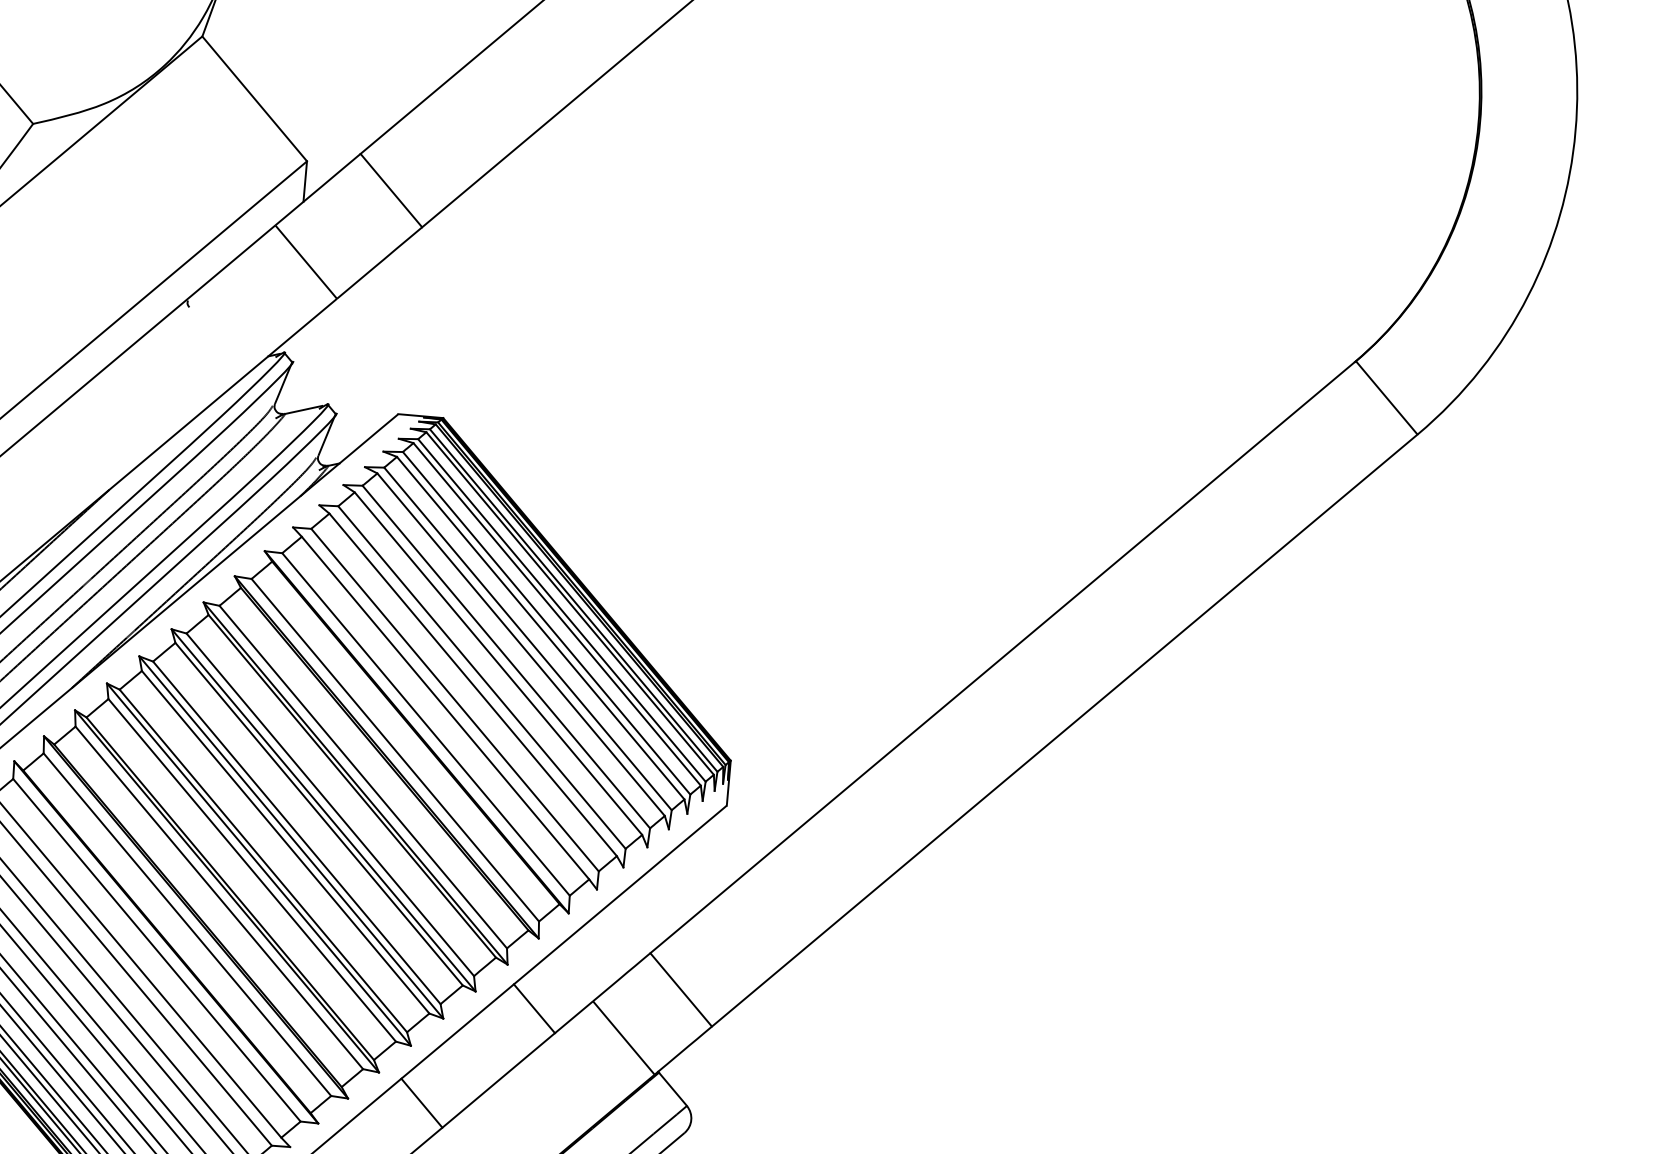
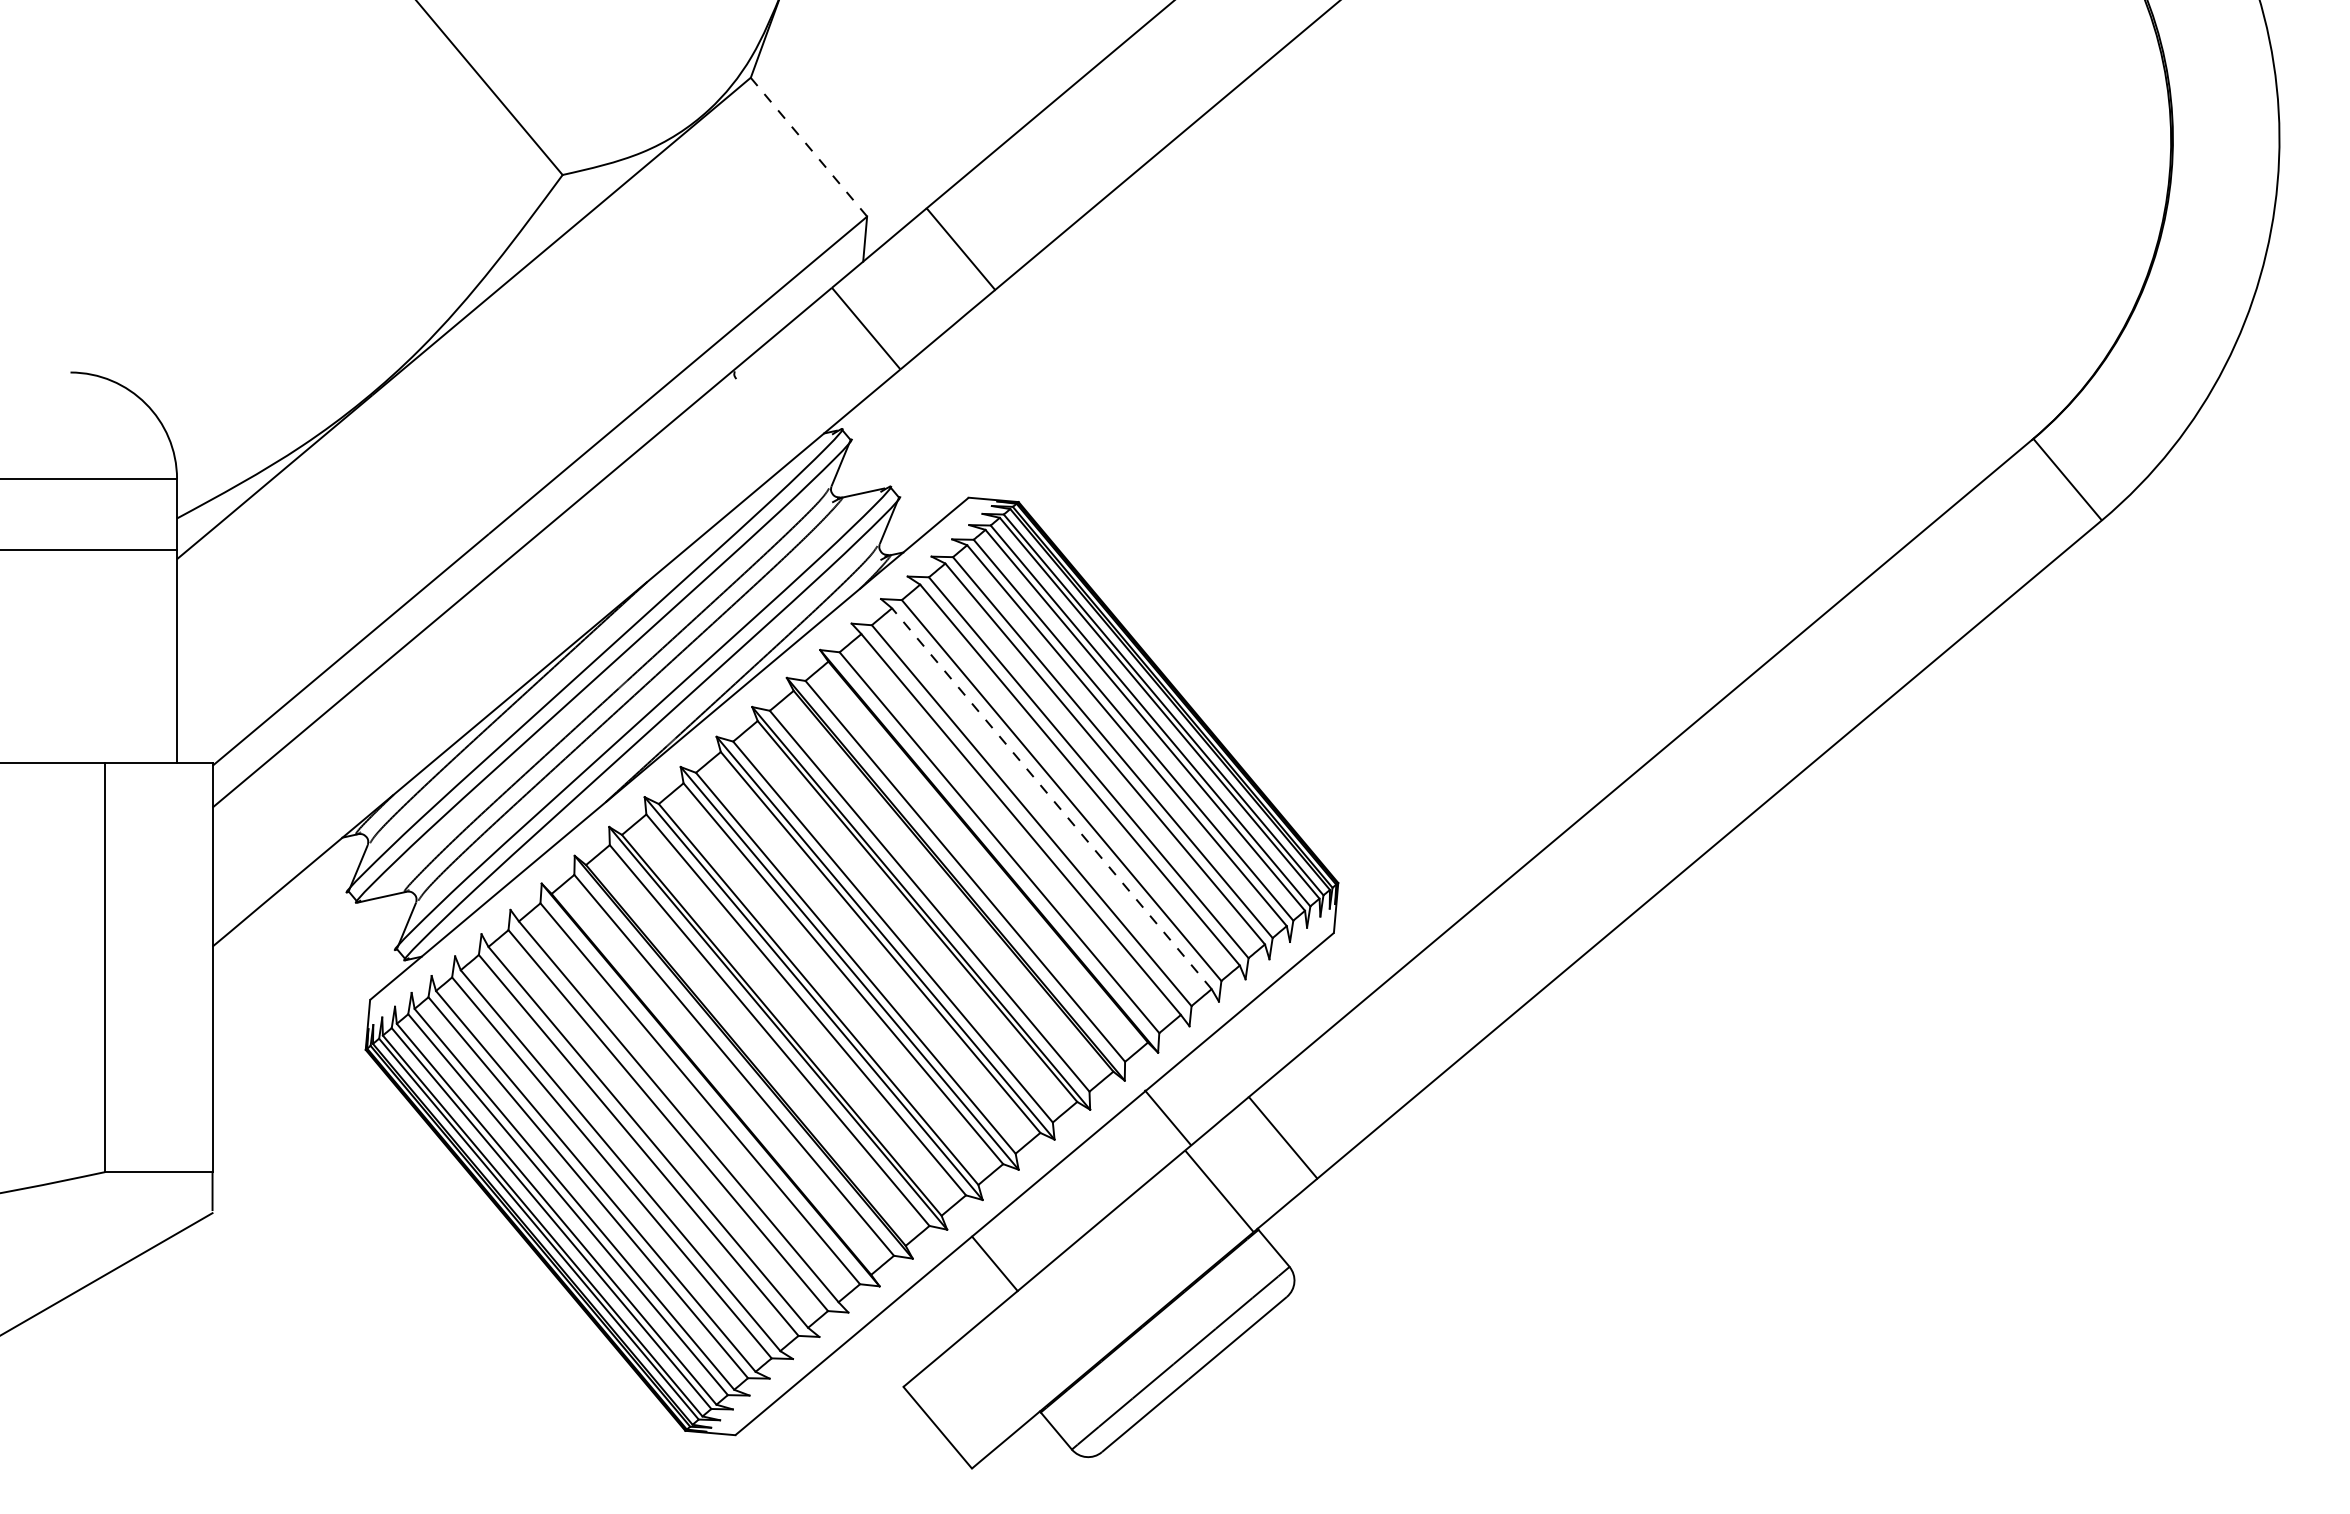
line: (254, 99) -> (808, 147), solid -> dashed
line: (472, 684) -> (1051, 798), solid -> dashed
line: (533, 1008) -> (1167, 1117), moved

